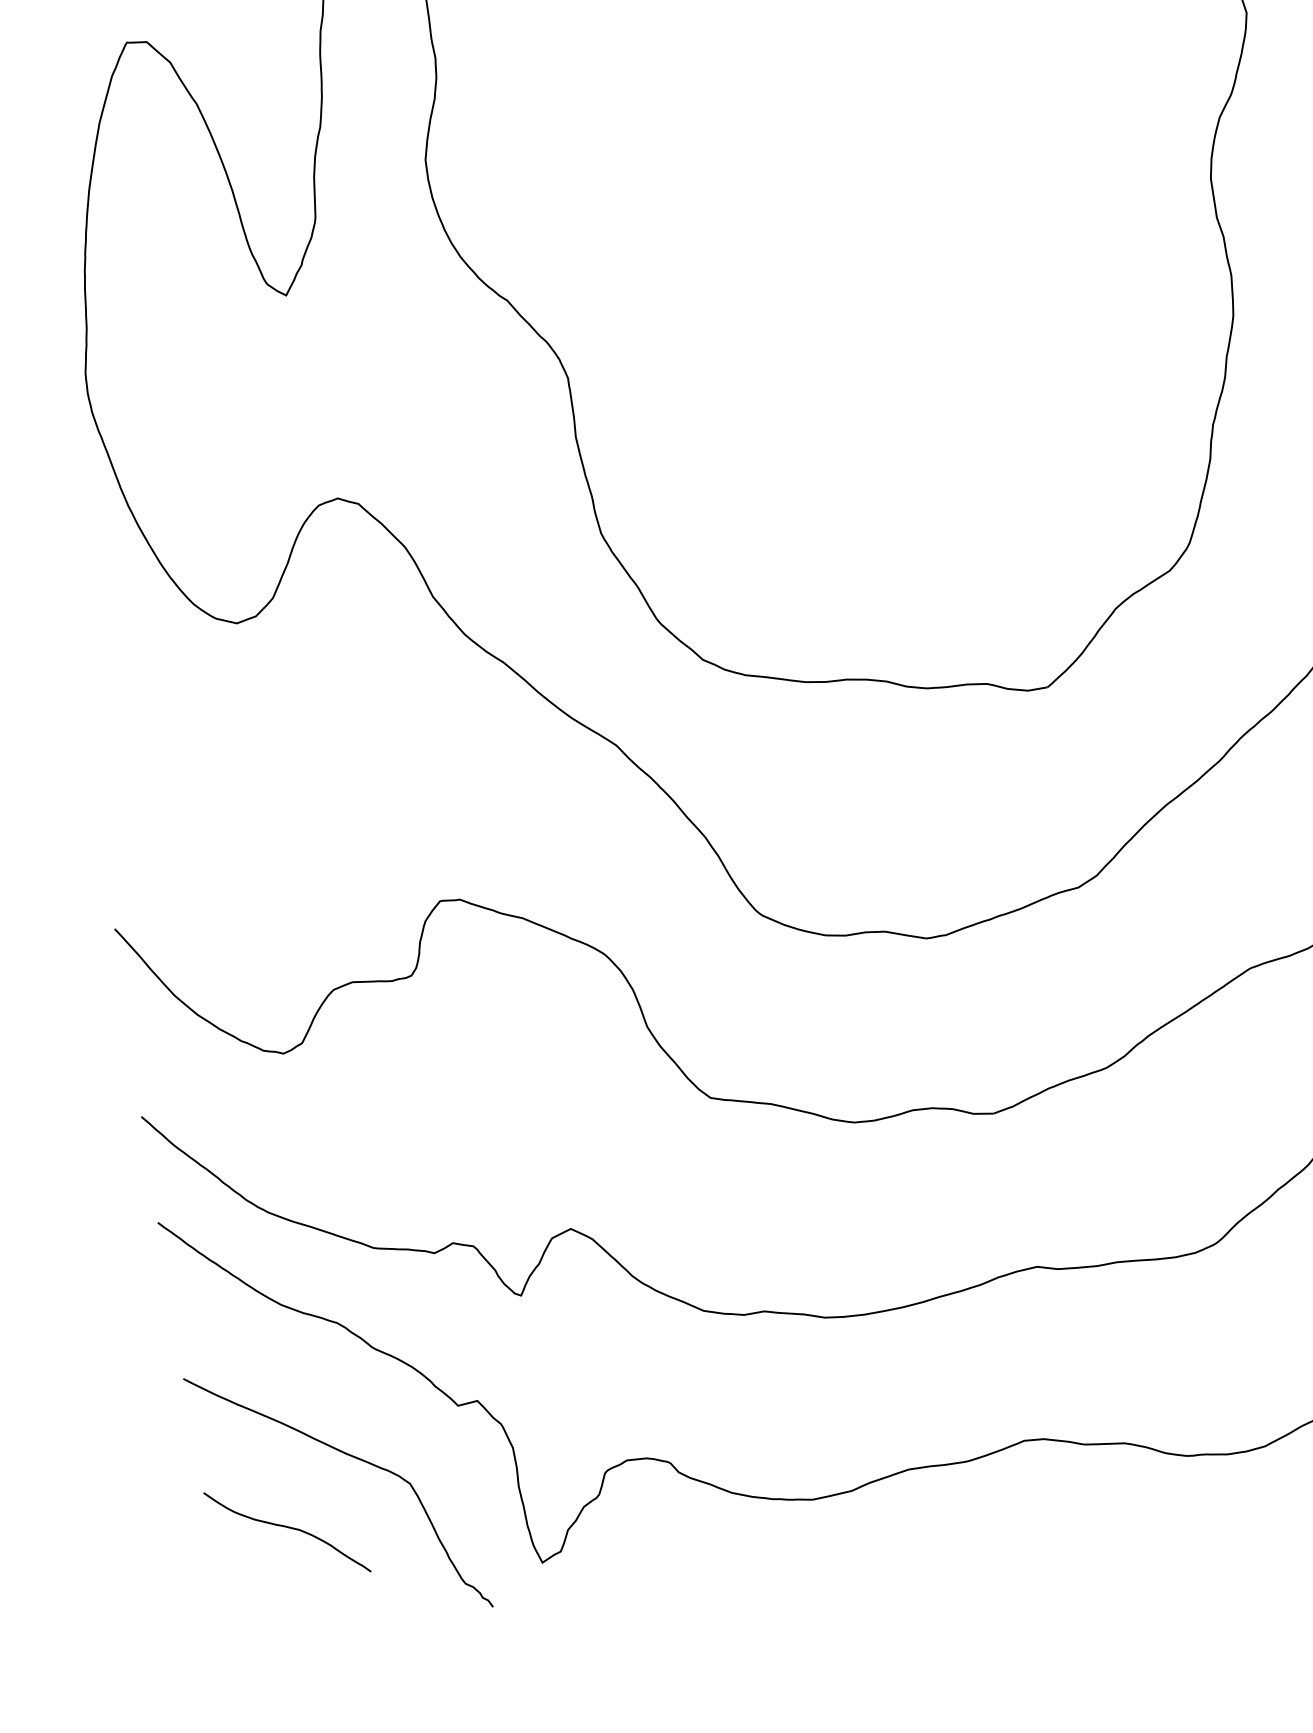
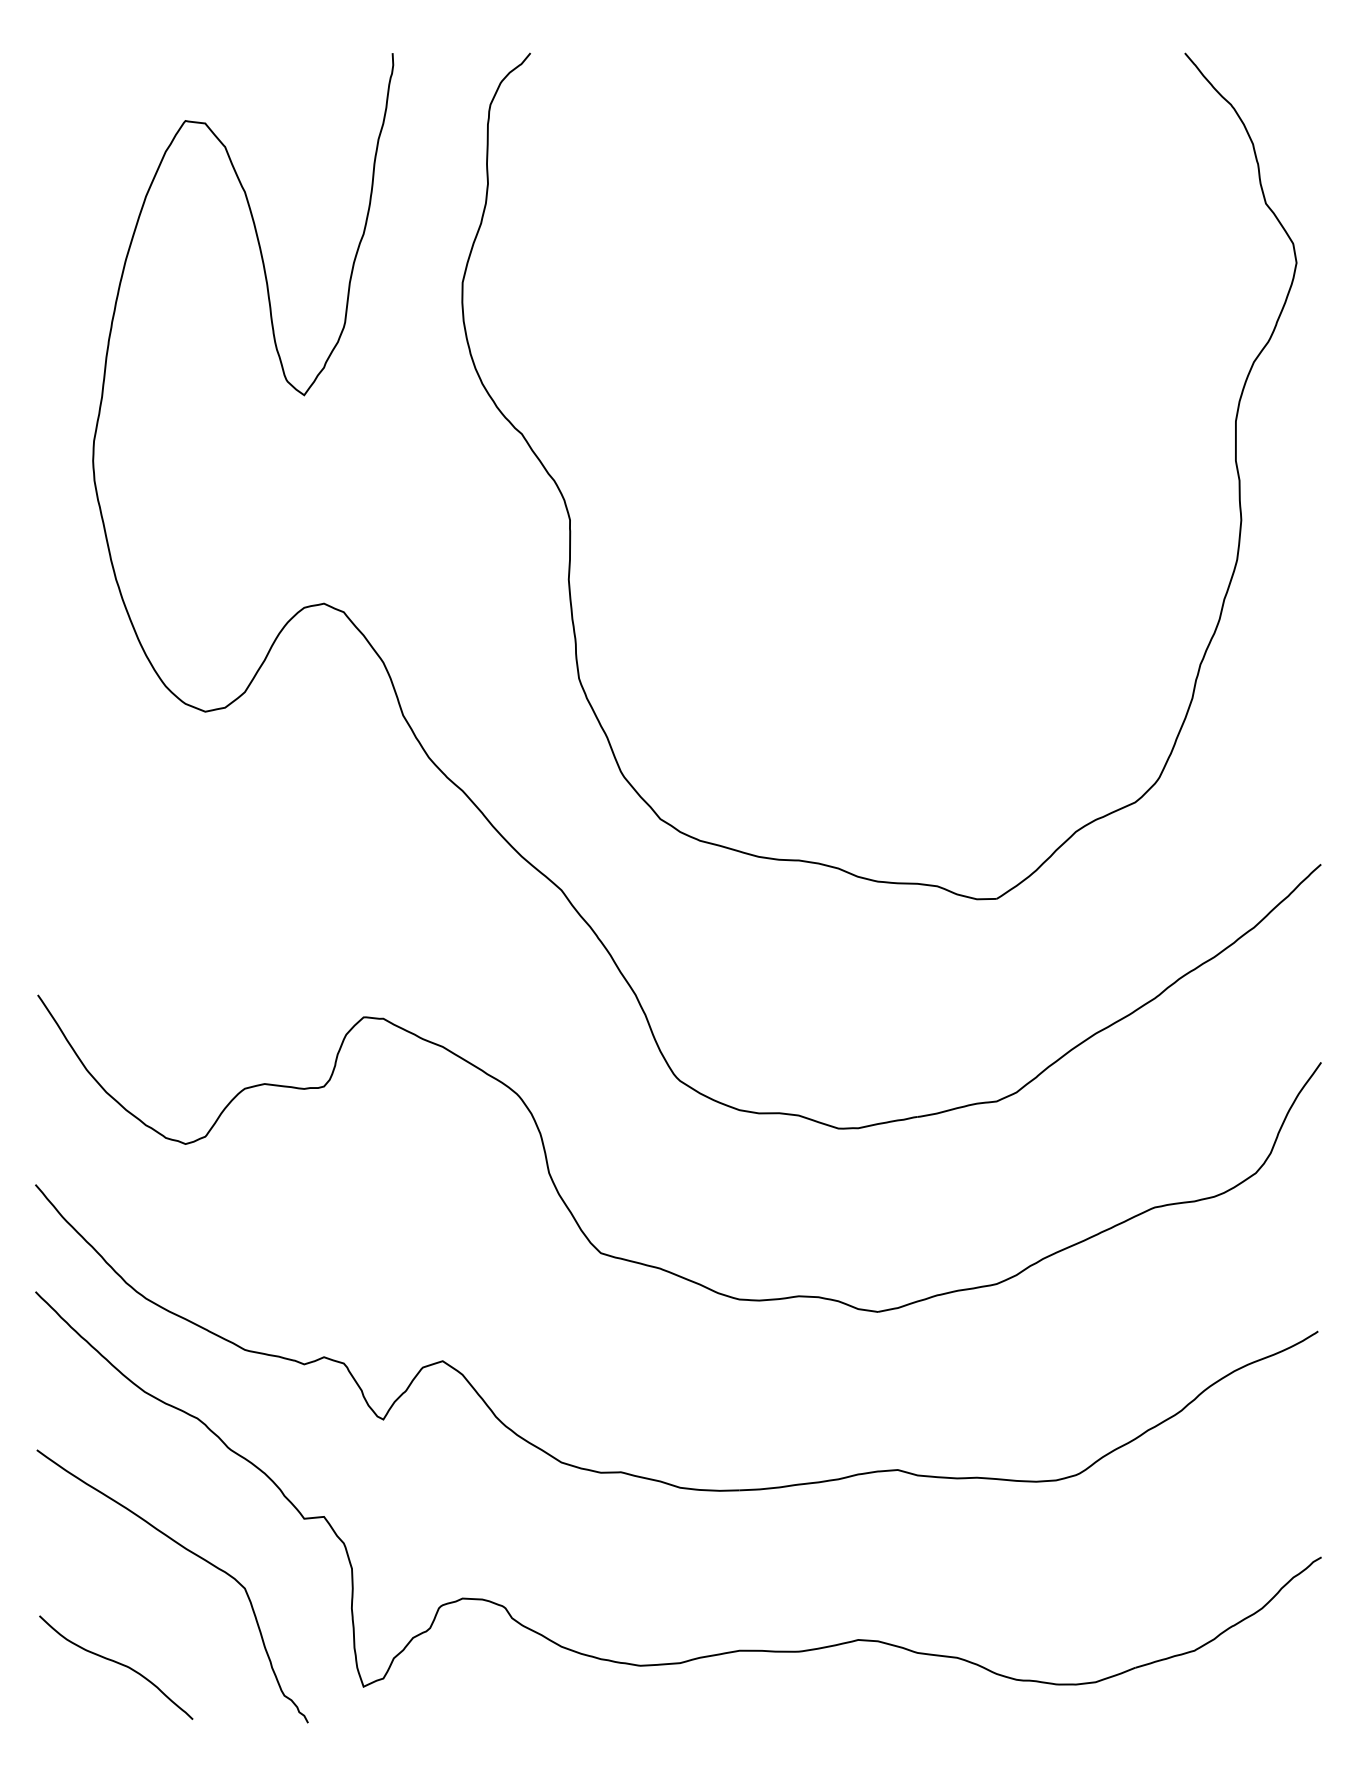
curve: (289, 1528) -> (118, 1664), moved

